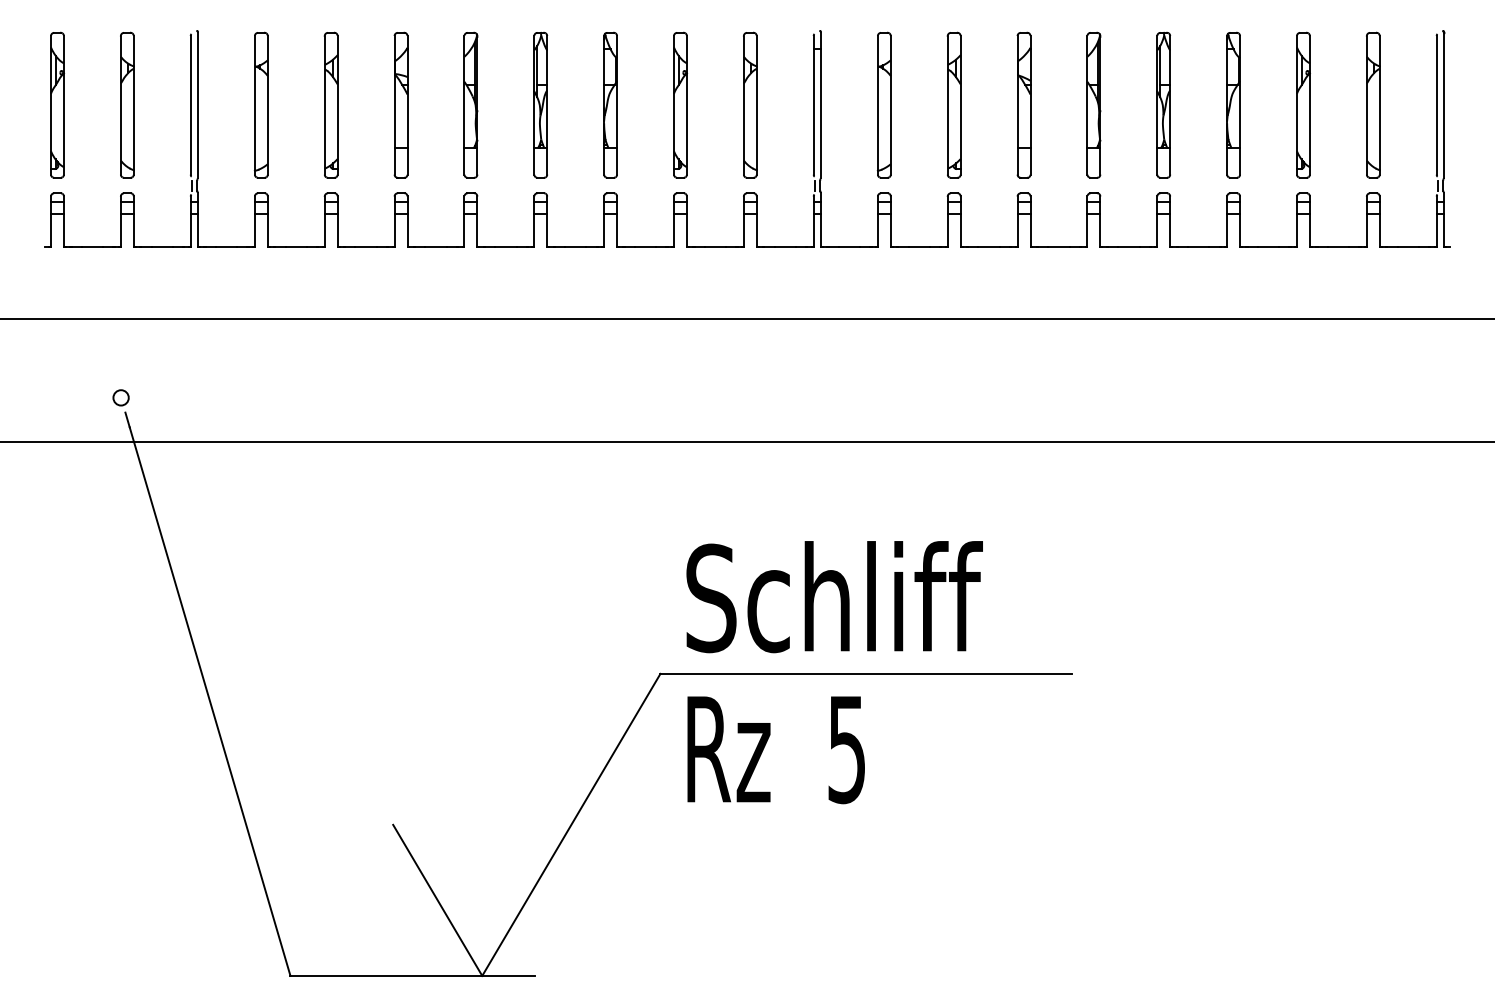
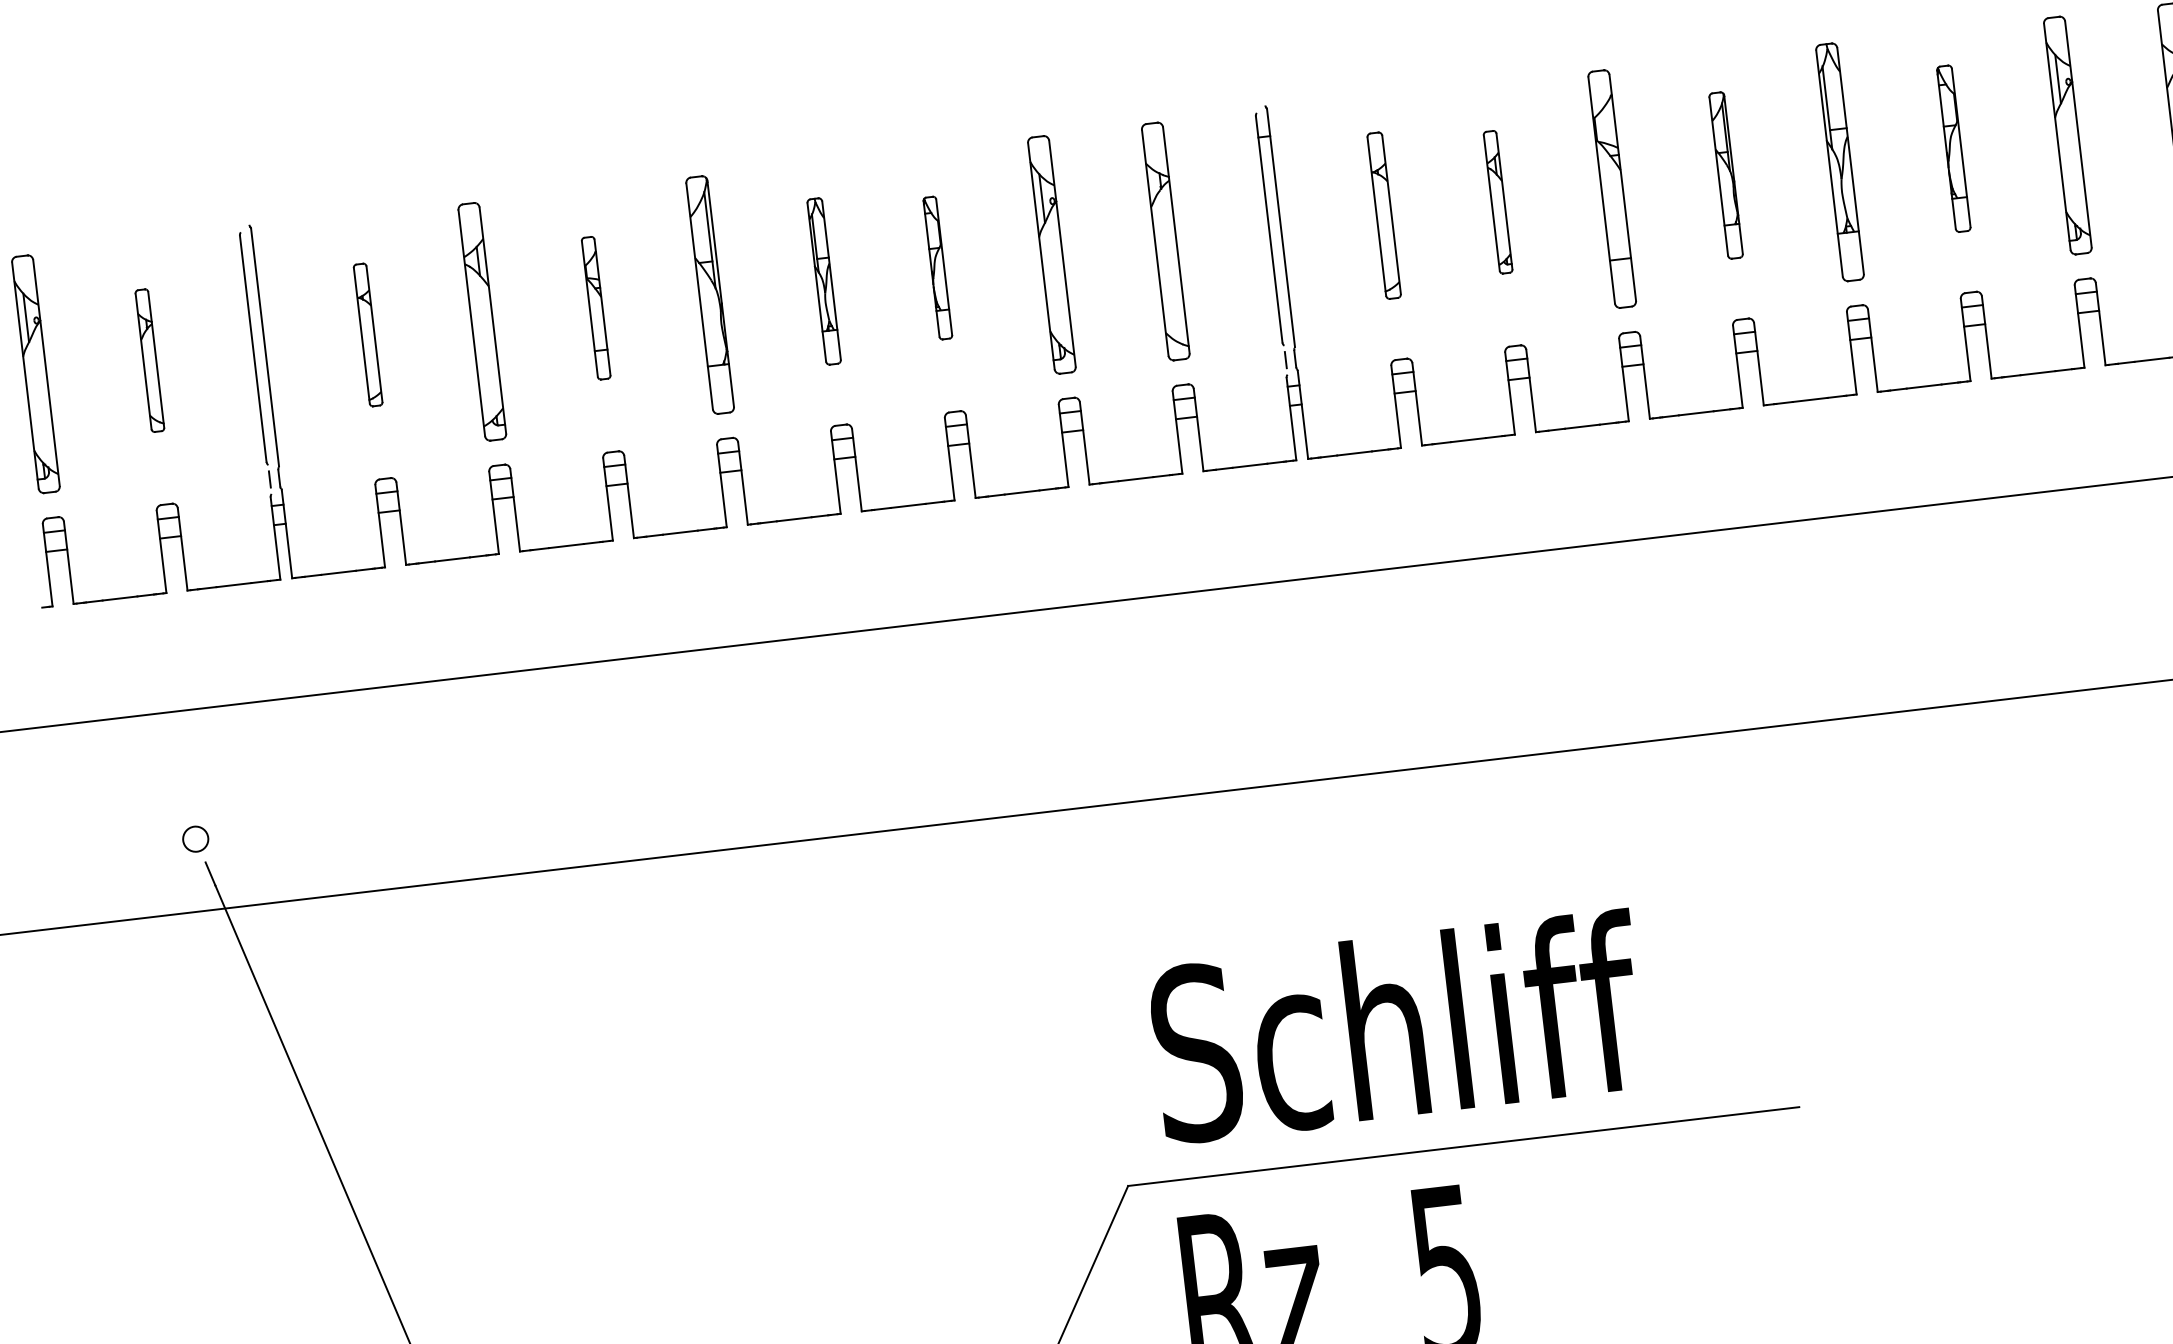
part: (127, 104) -> (149, 359), size x0.6
part: (260, 104) -> (366, 334), size x0.6
part: (400, 104) -> (595, 307), size x0.6
part: (540, 104) -> (823, 280), size x0.7
part: (610, 104) -> (937, 267), size x0.6
part: (883, 104) -> (1382, 214), size x0.7
part: (953, 104) -> (1496, 201), size x0.6
part: (1093, 104) -> (1725, 174), size x0.7
part: (1233, 104) -> (1953, 147), size x0.7

